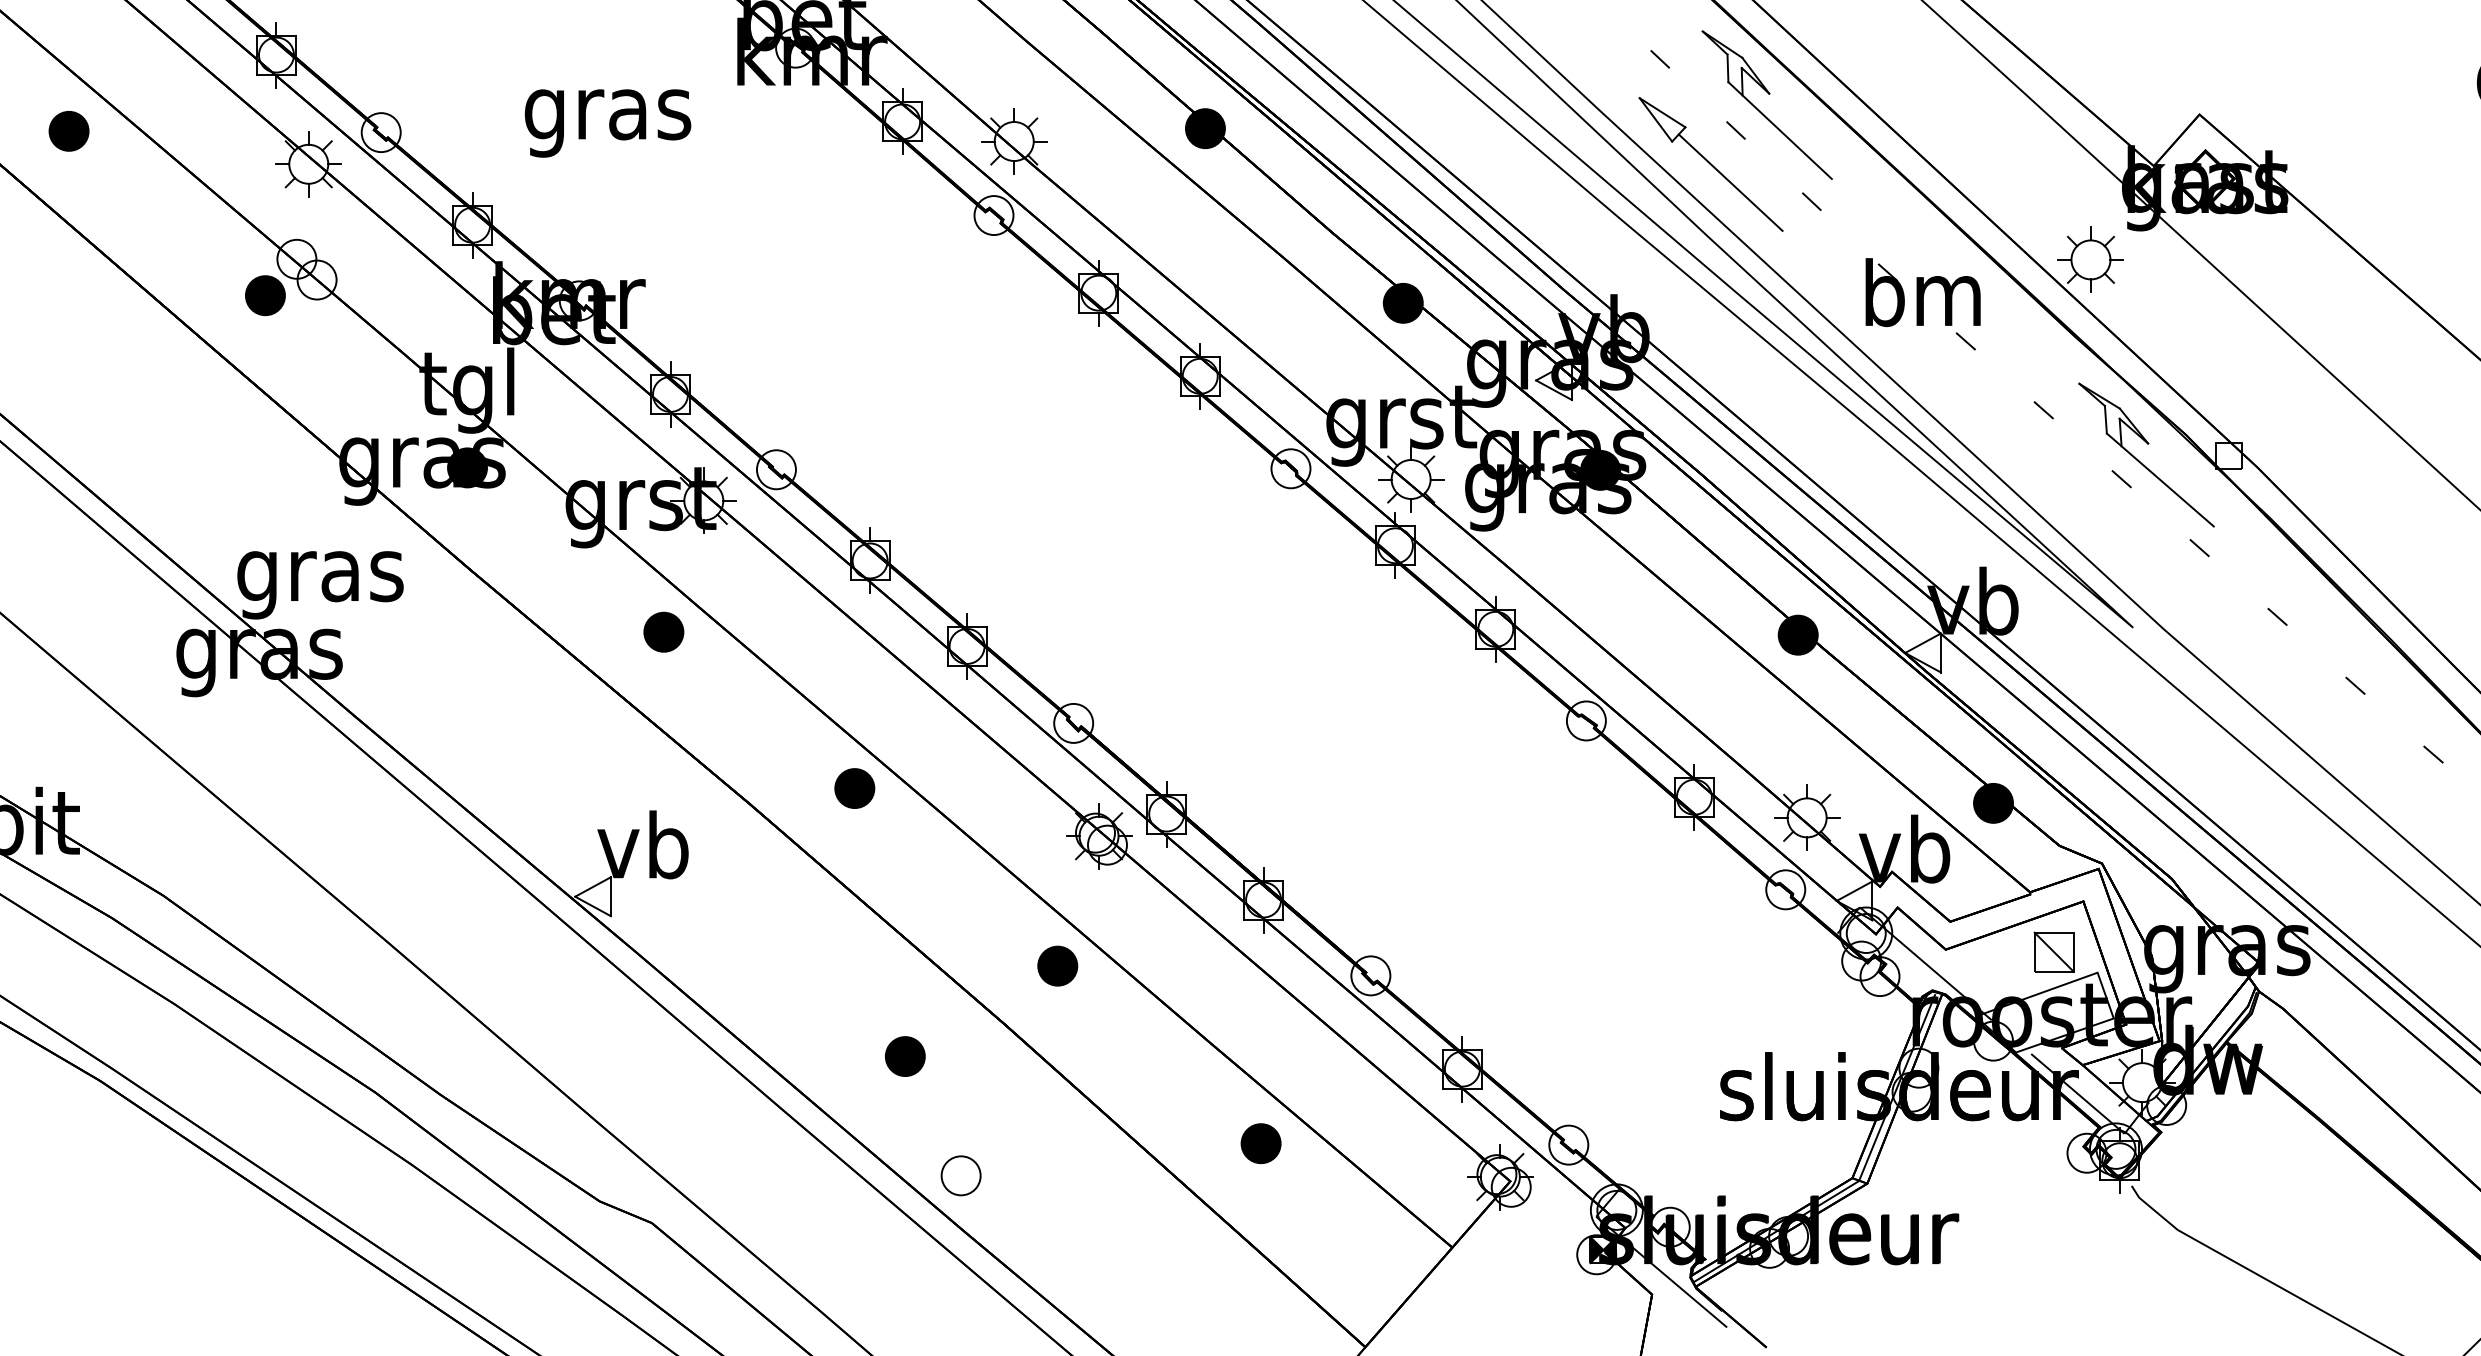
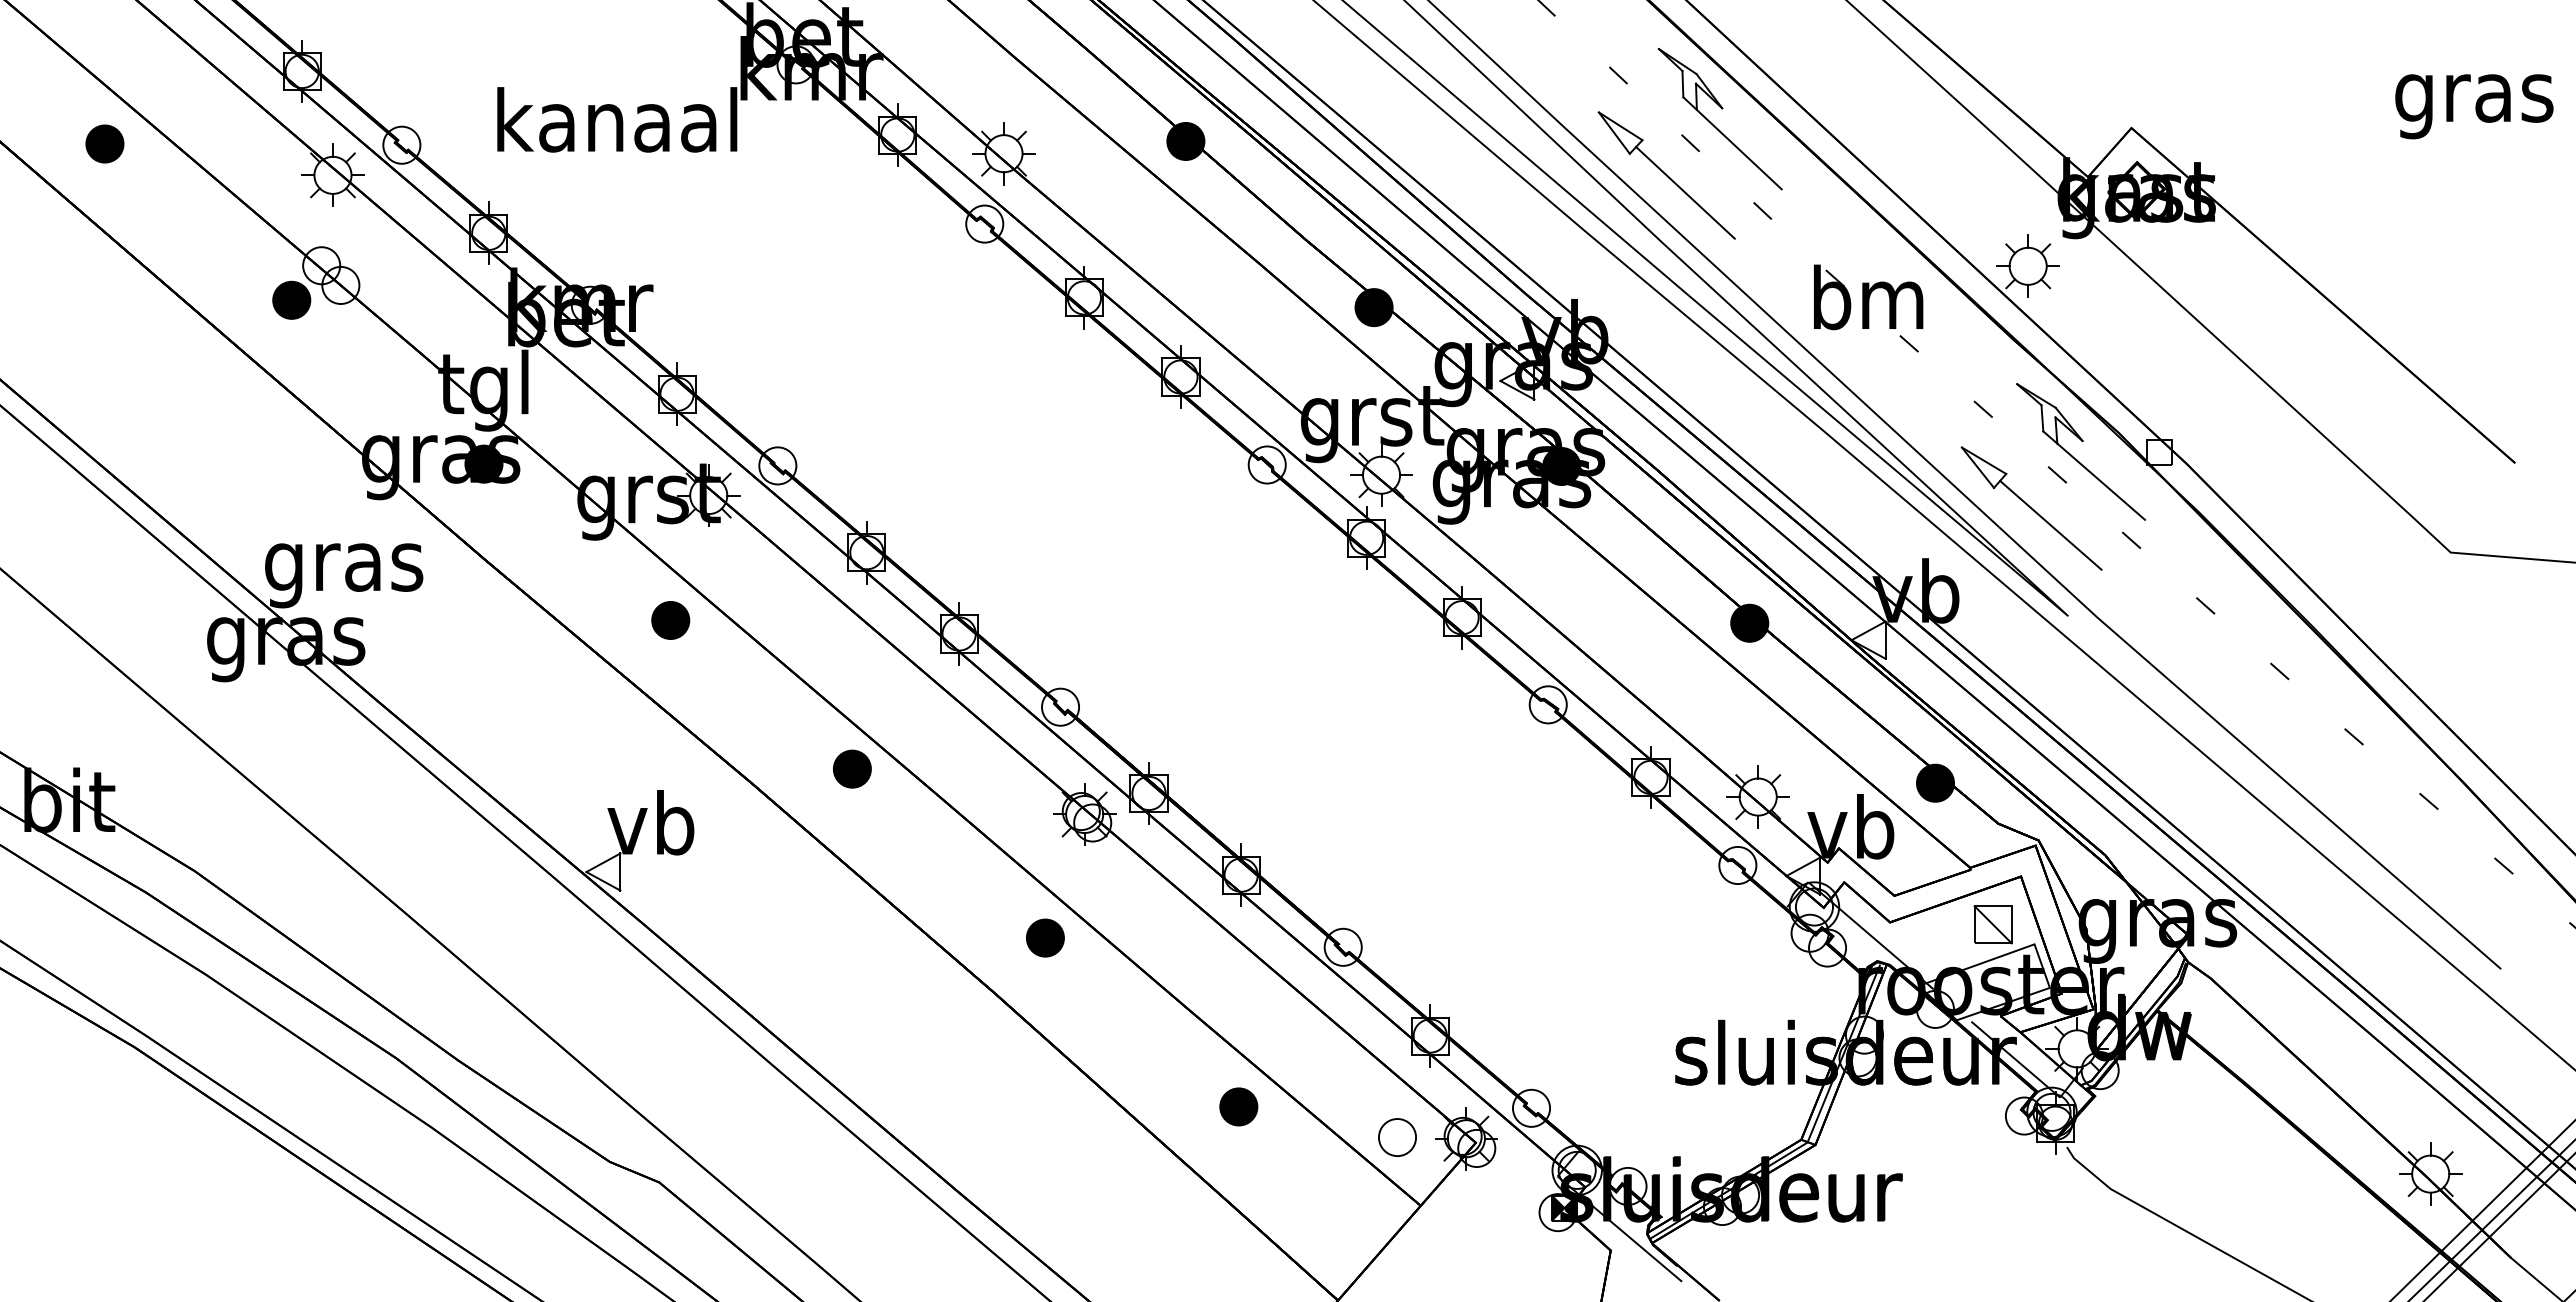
text: (607, 115) -> (617, 128), gras -> kanaal
part: (2094, 514) -> (2031, 508), added
part: (905, 1055) -> (900, 1023), removed
part: (961, 1175) -> (1397, 1137), moved

